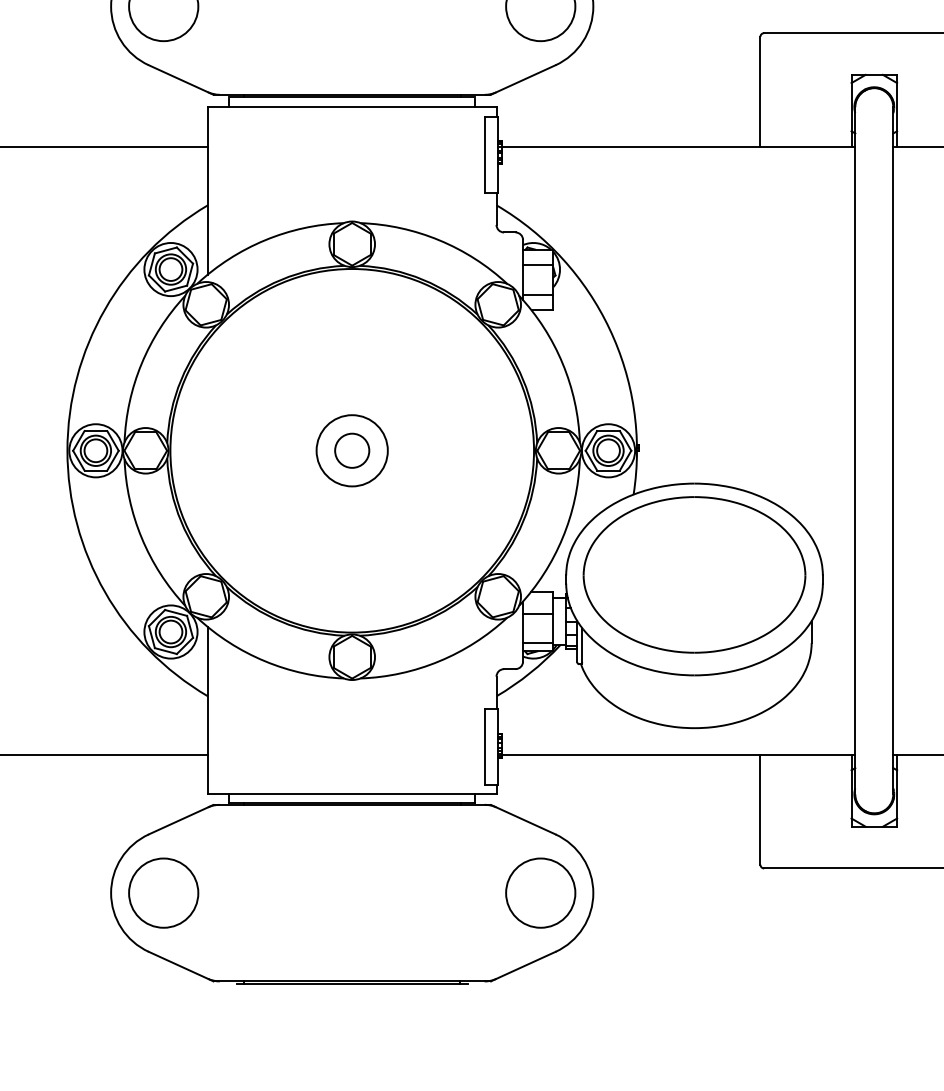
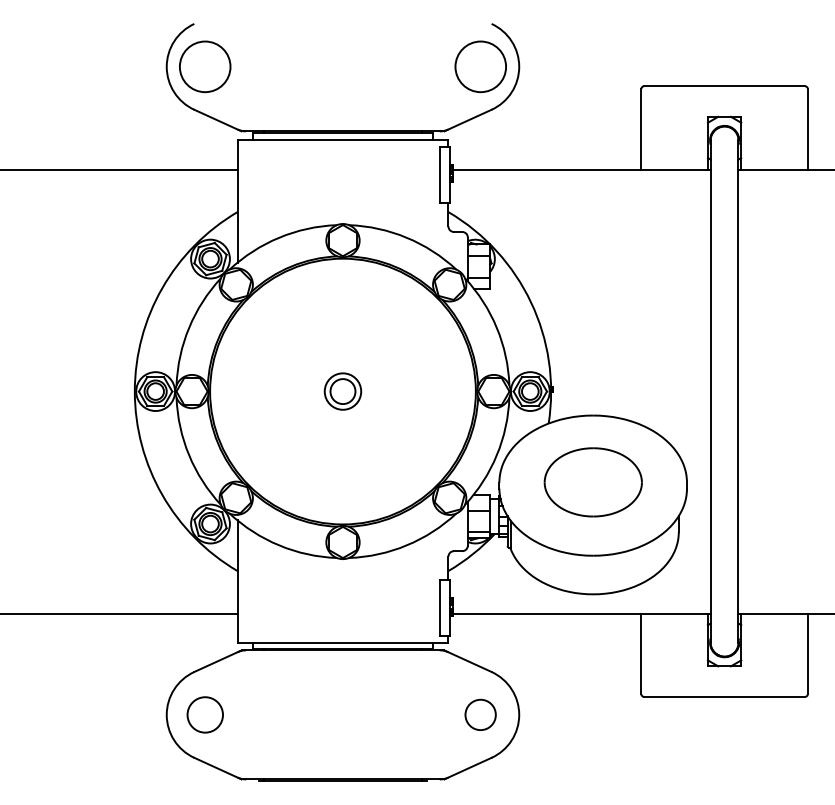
circle: (351, 450) -> (342, 391), size x0.7
part: (694, 575) -> (593, 482), size x0.6
circle: (164, 892) -> (205, 714), size x0.7
circle: (540, 892) -> (480, 714), size x0.6

